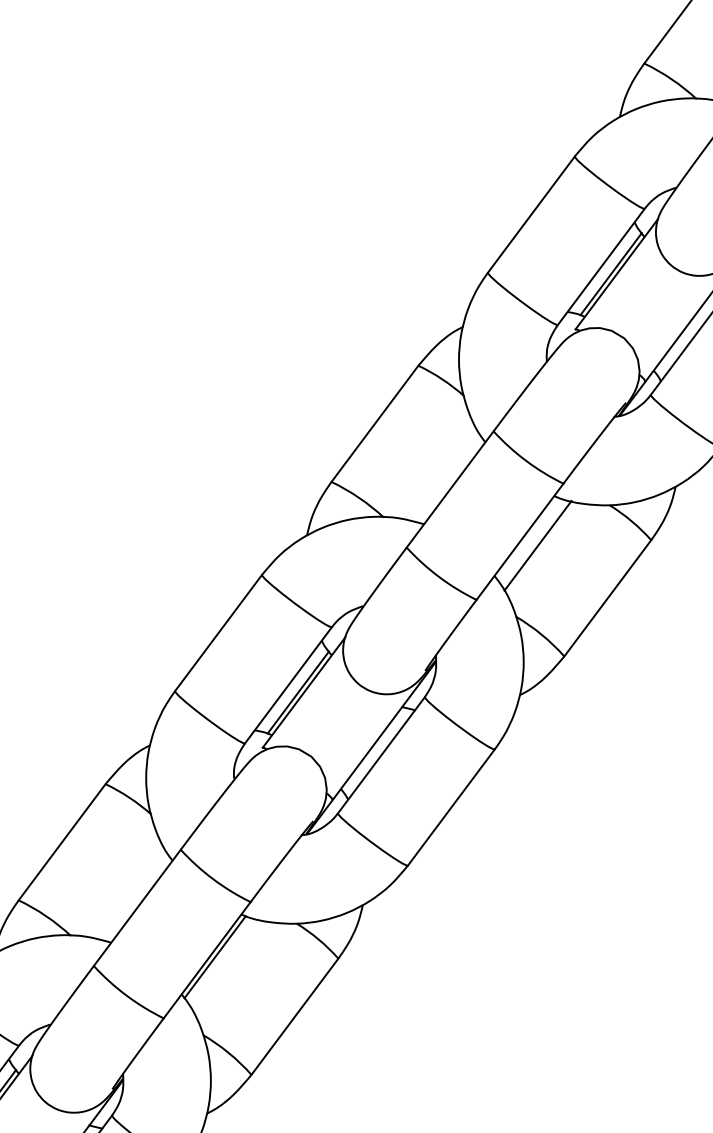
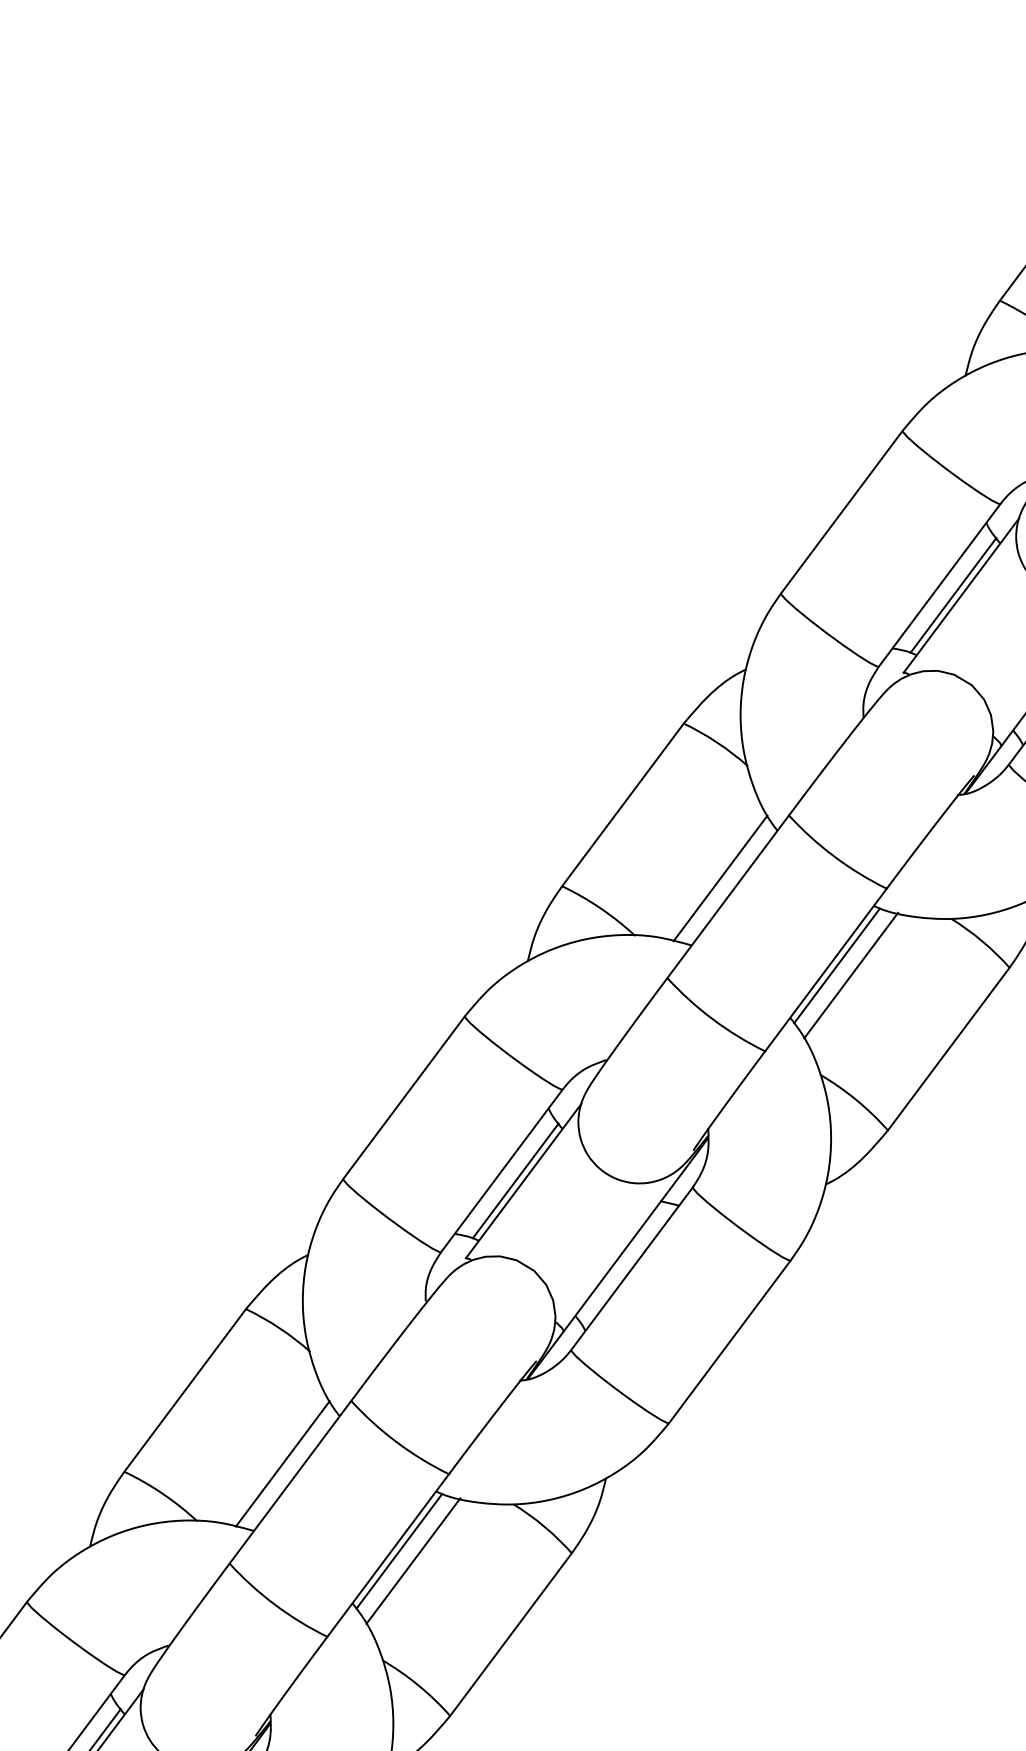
line: (444, 476) -> (720, 878), added
line: (527, 538) -> (836, 965), added
line: (131, 894) -> (282, 1463), added
line: (225, 963) -> (413, 1560), added

